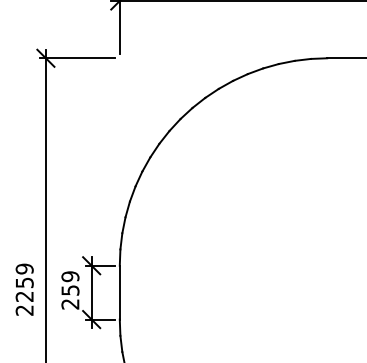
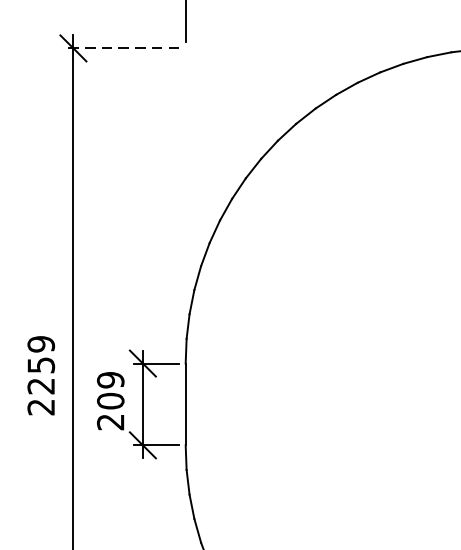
line: (77, 58) -> (121, 48), solid -> dashed
text: (24, 289) -> (40, 375), moved
text: (70, 290) -> (110, 401), 259 -> 209

